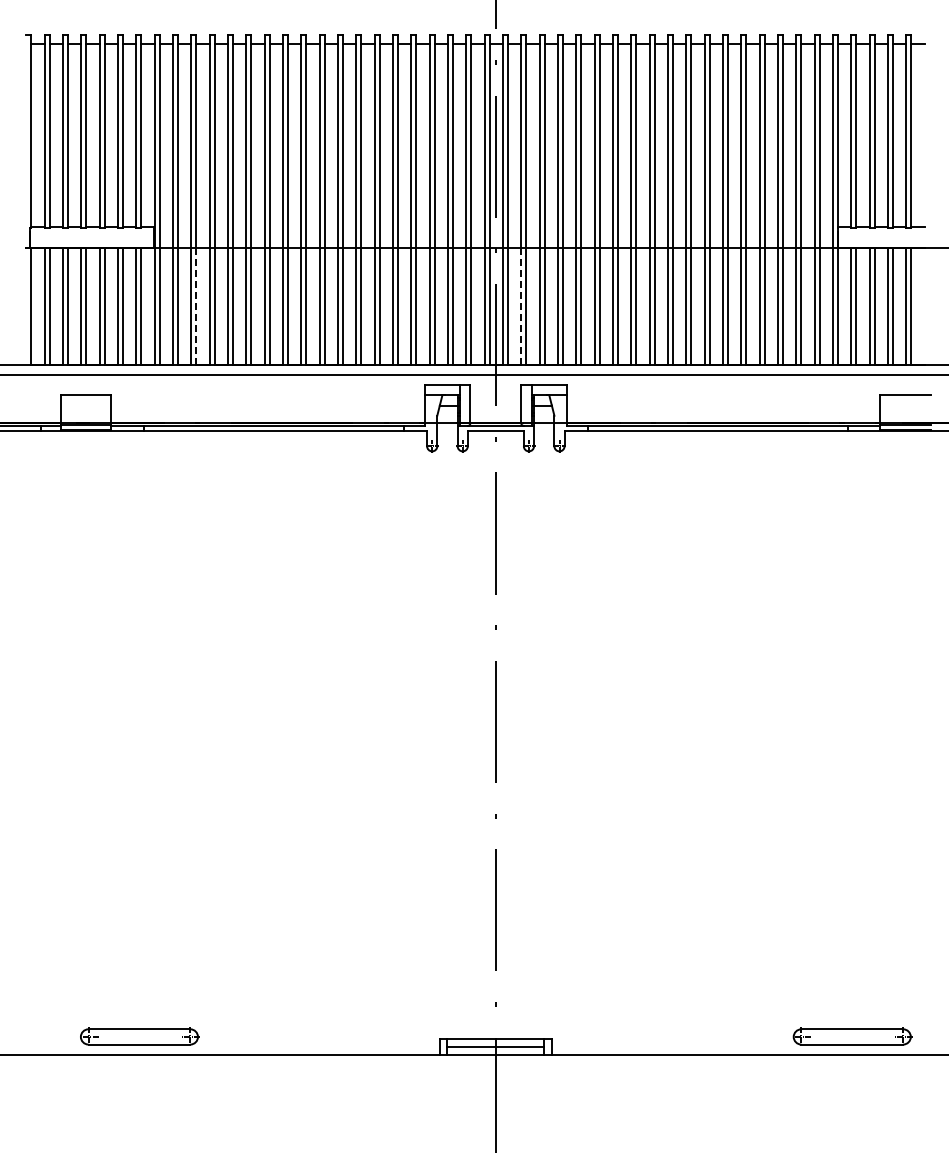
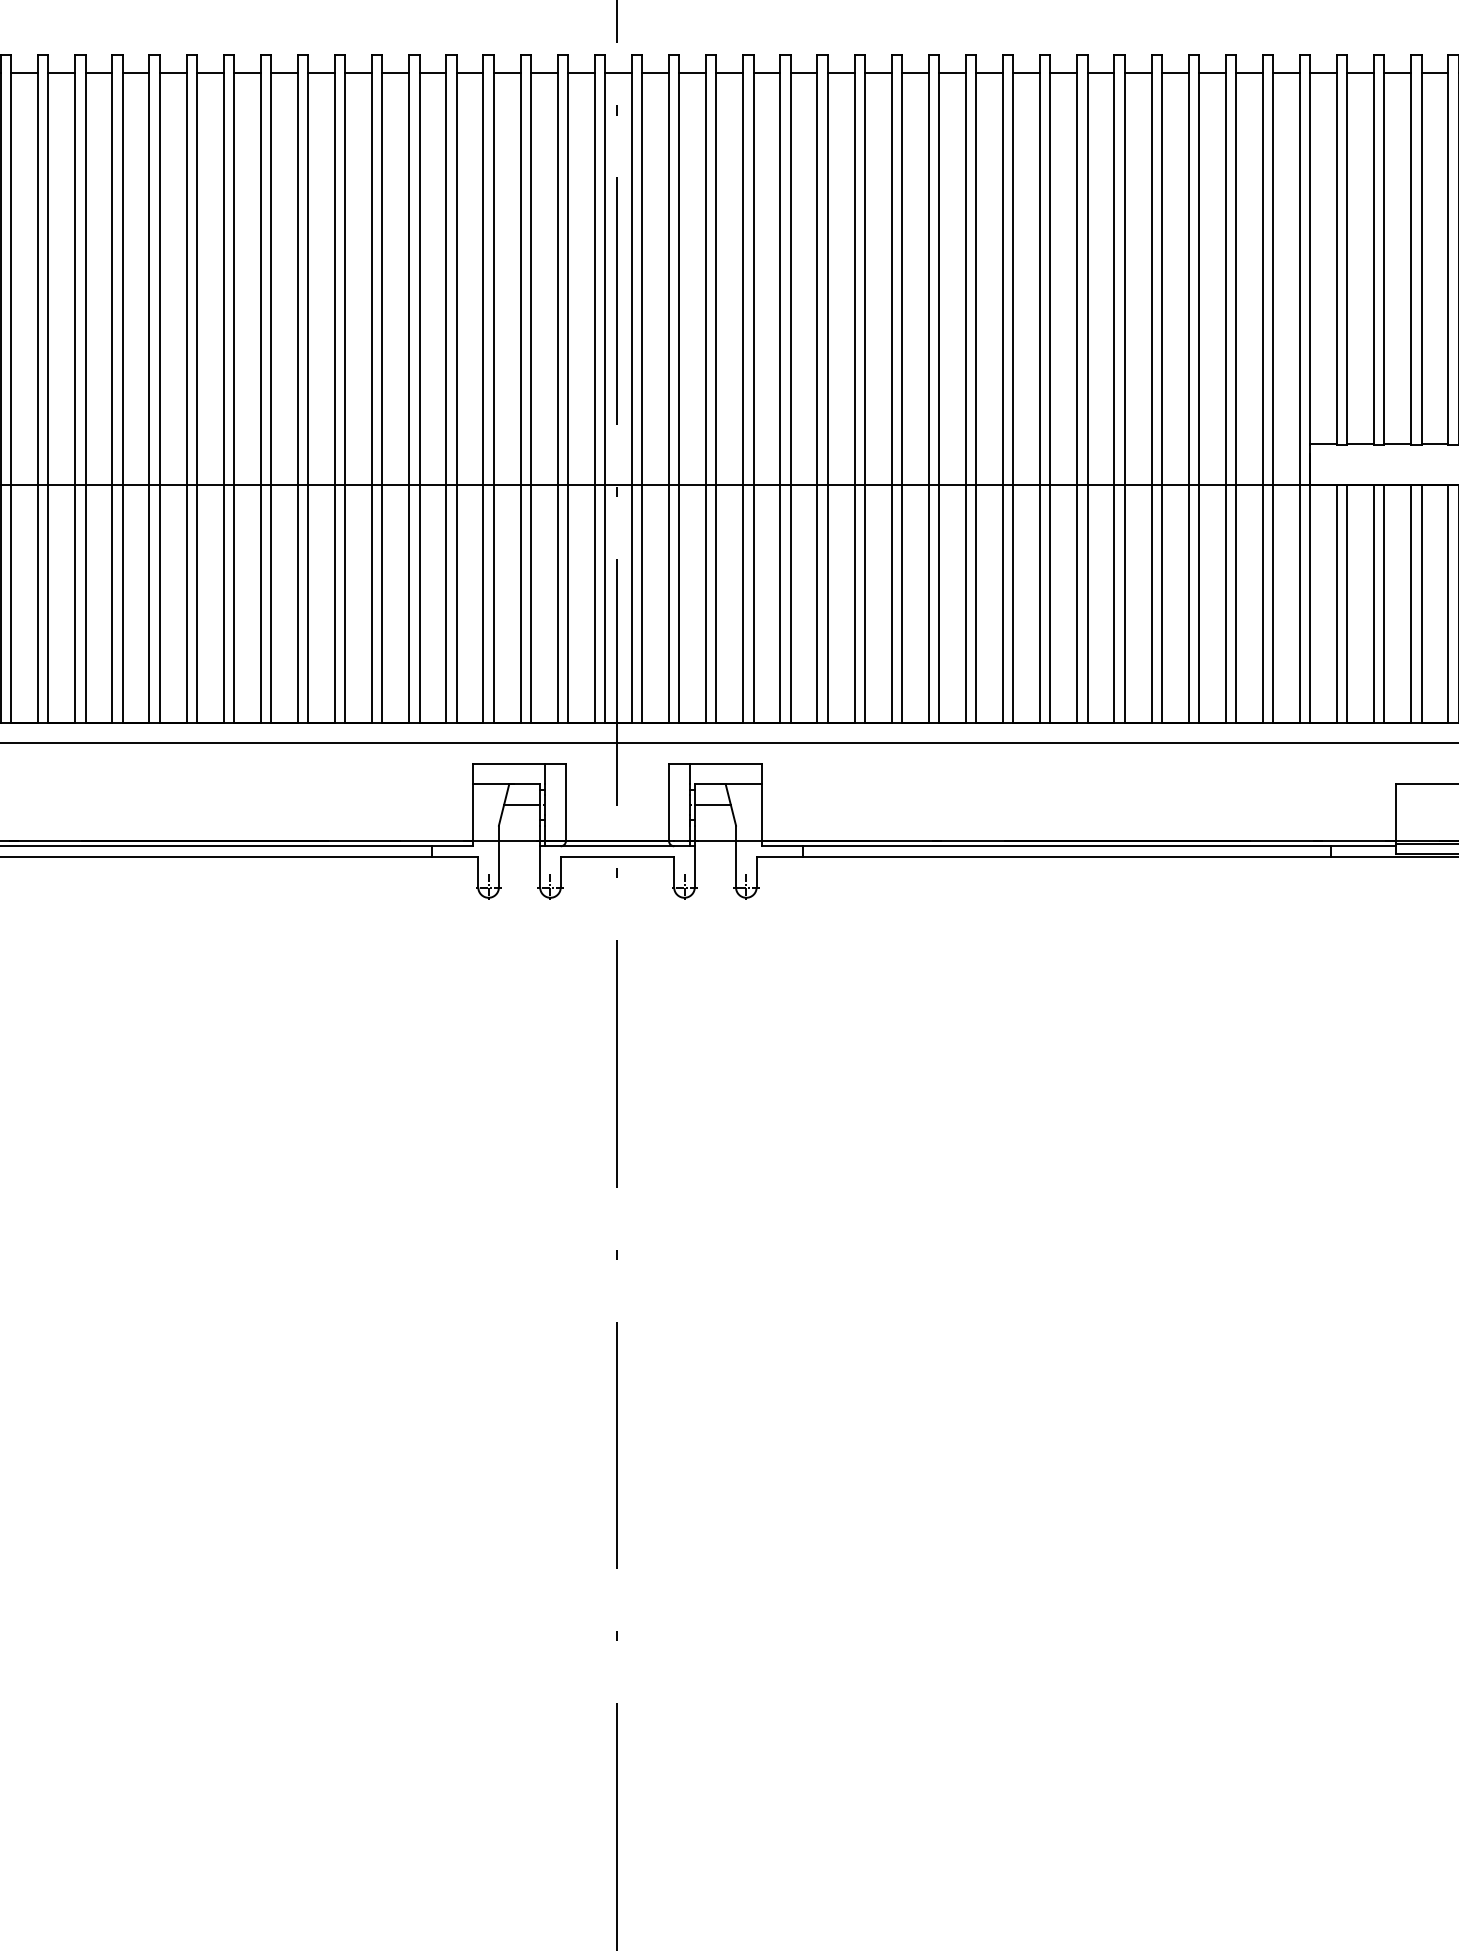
line: (196, 306) -> (11, 604), dashed -> solid
line: (521, 306) -> (669, 604), dashed -> solid

